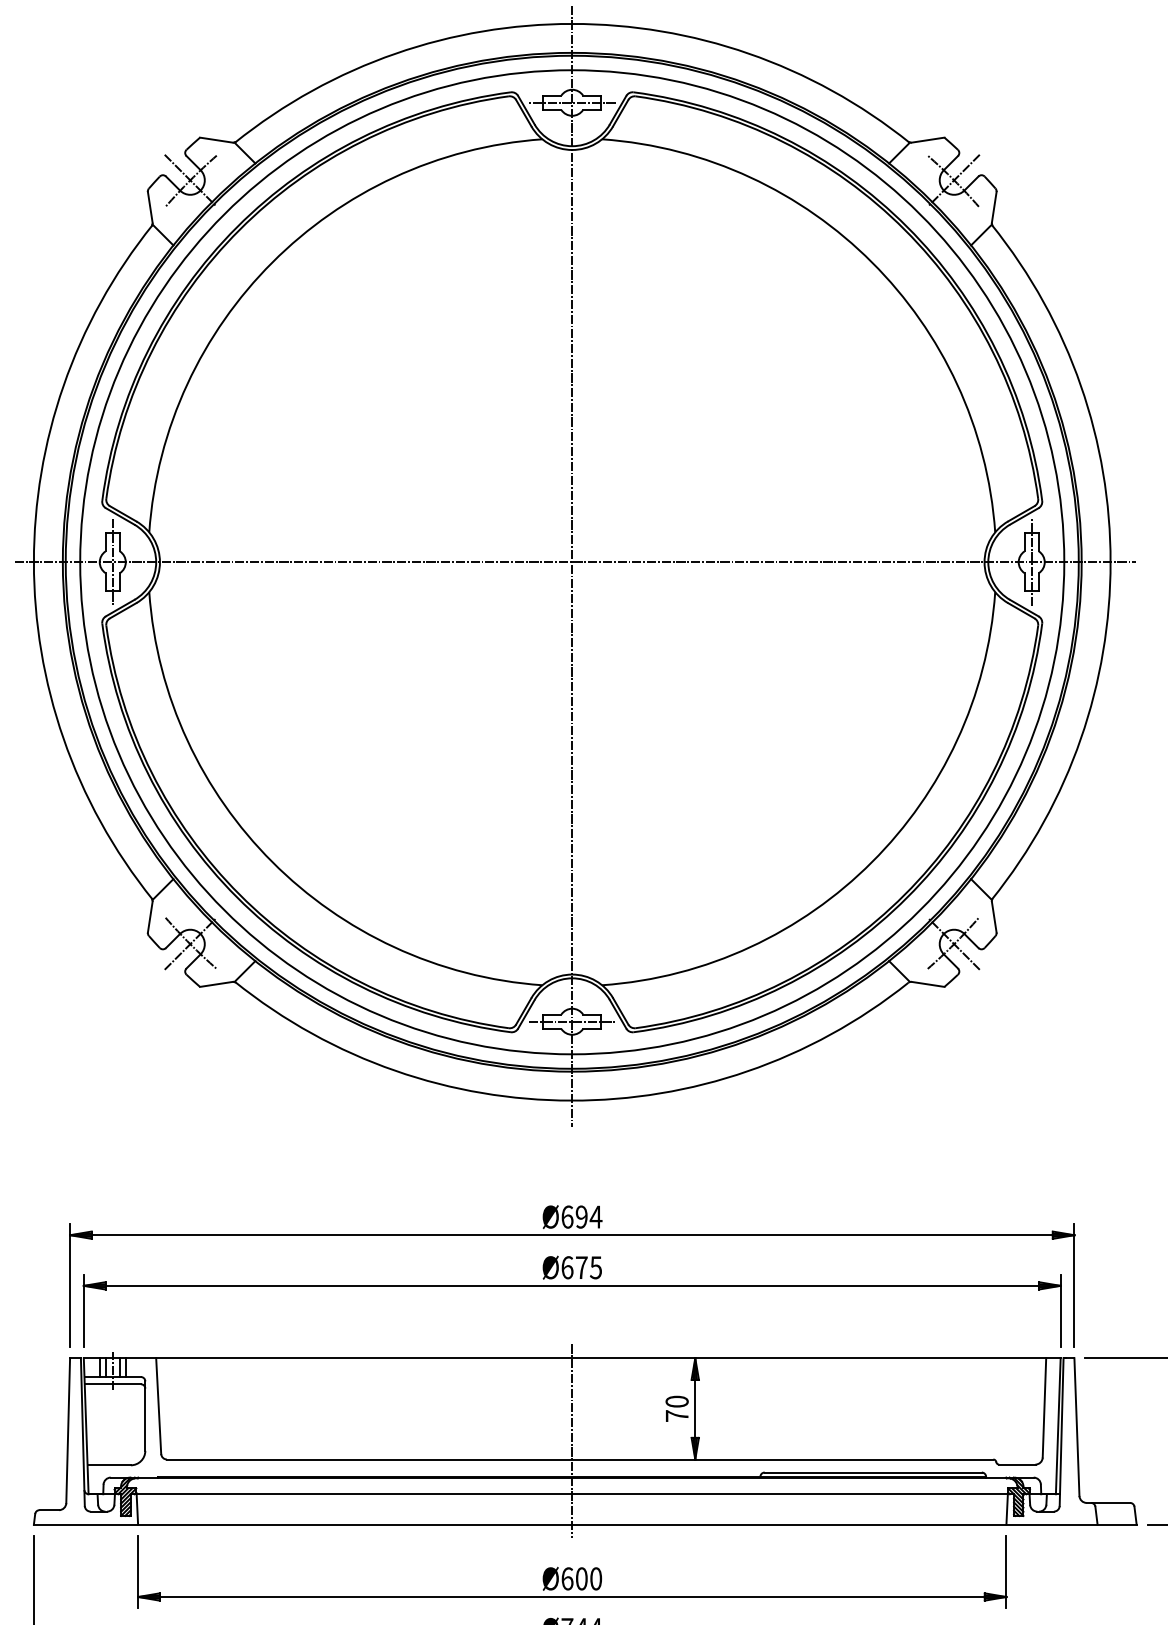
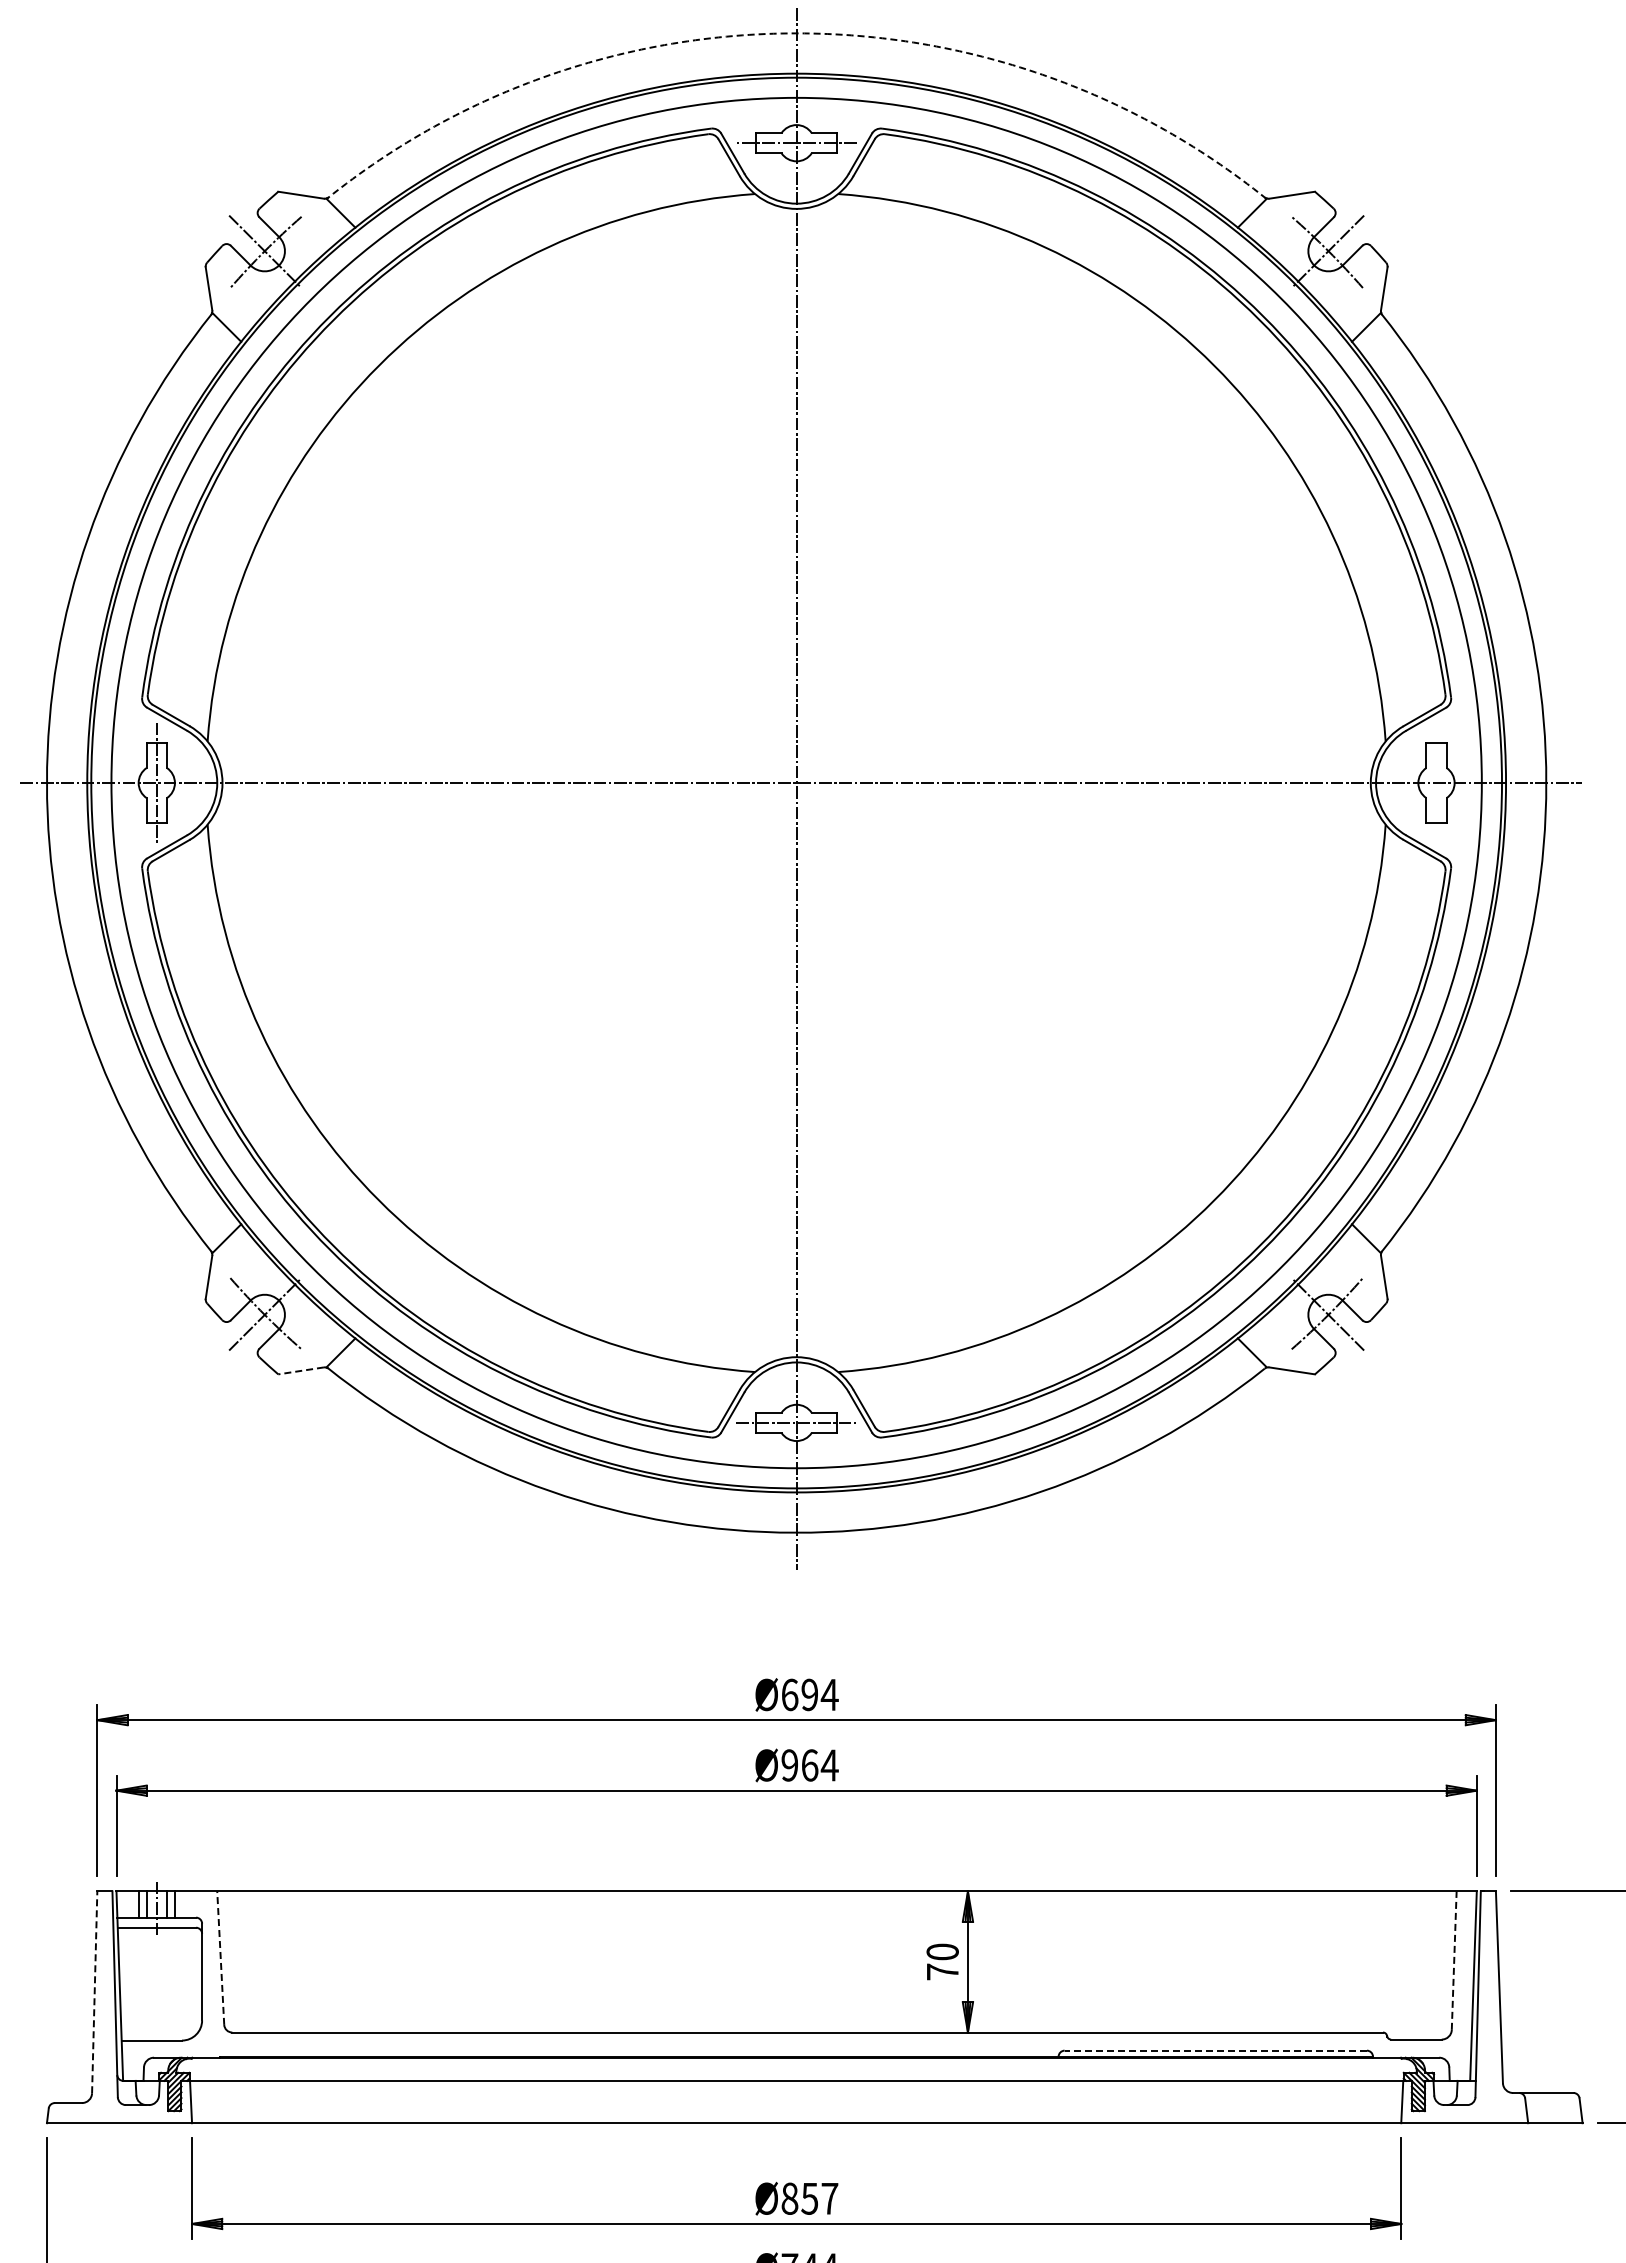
arc: (572, 24) -> (796, 33), solid -> dashed
line: (1031, 561) -> (1436, 782), removed
line: (215, 984) -> (300, 1370), solid -> dashed
text: (581, 1267) -> (809, 1765), Ø675 -> Ø964
line: (158, 1406) -> (220, 1958), solid -> dashed
line: (1044, 1407) -> (1454, 1960), solid -> dashed
line: (68, 1430) -> (94, 1992), solid -> dashed
line: (572, 1441) -> (796, 2007), removed
line: (873, 1472) -> (1215, 2050), solid -> dashed
text: (581, 1578) -> (809, 2198), Ø600 -> Ø857

